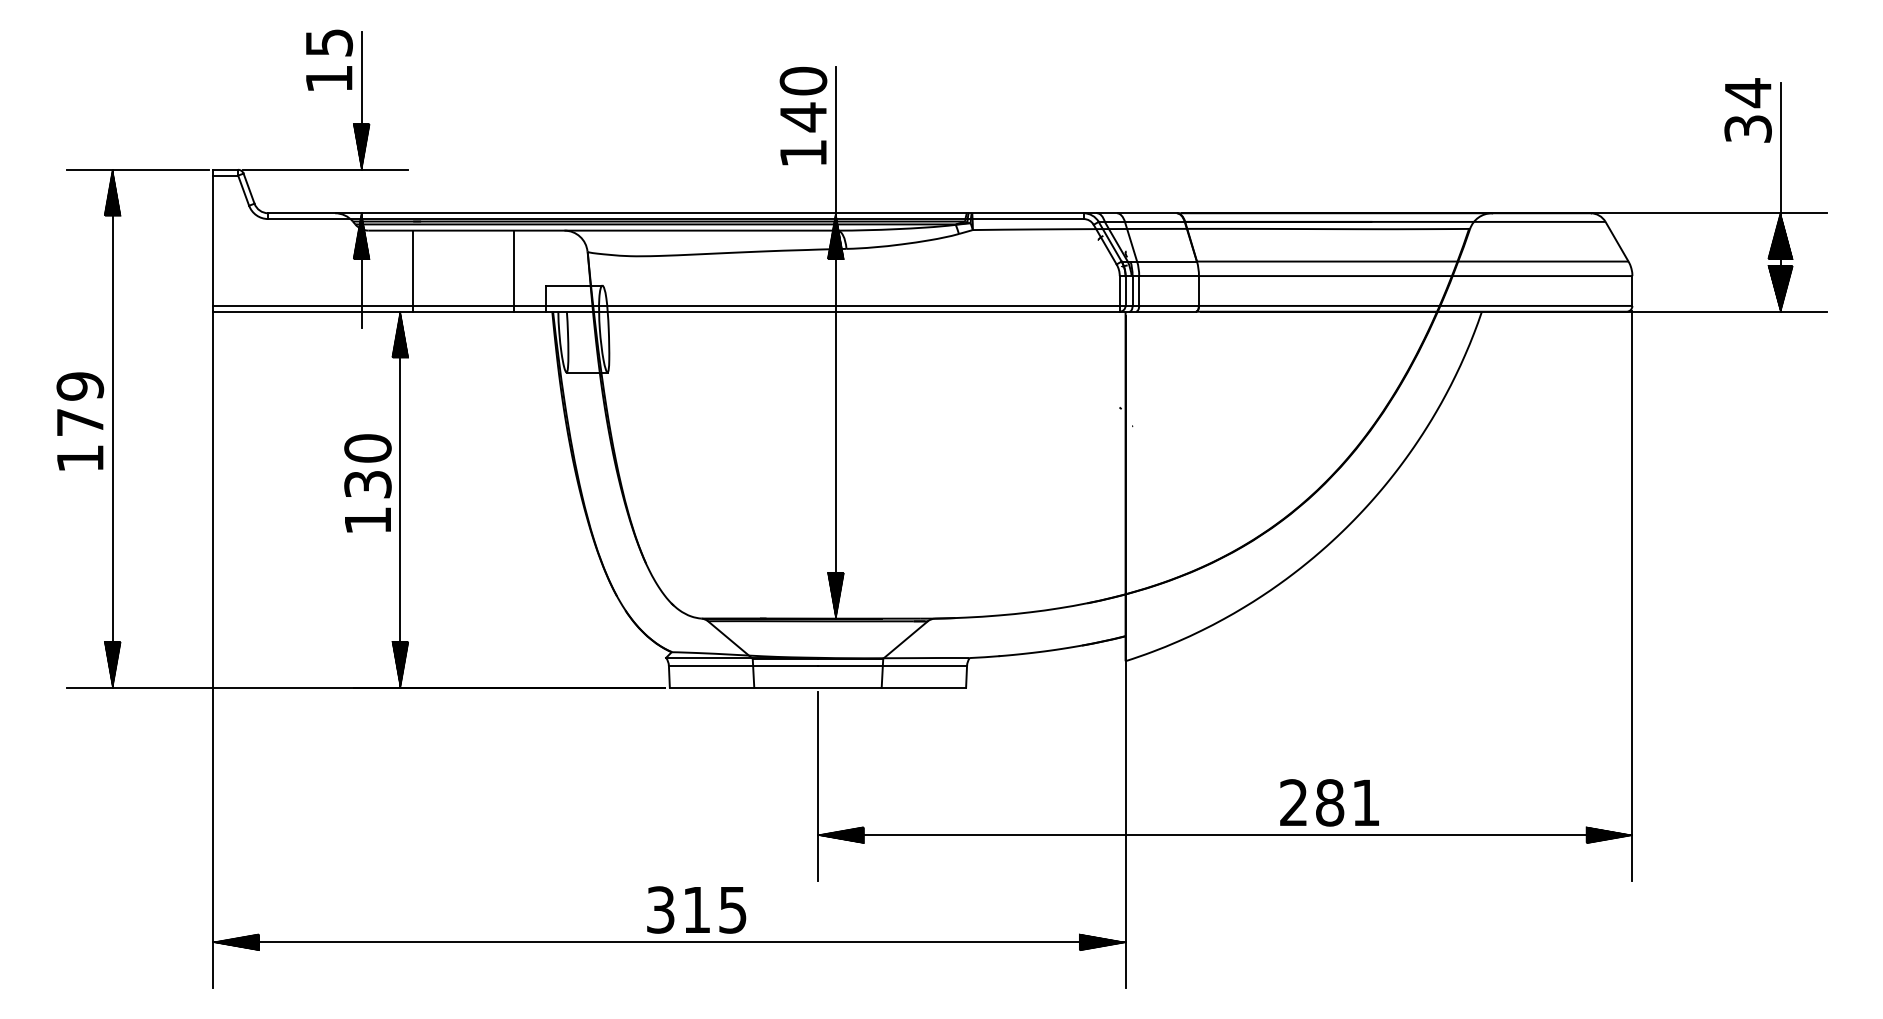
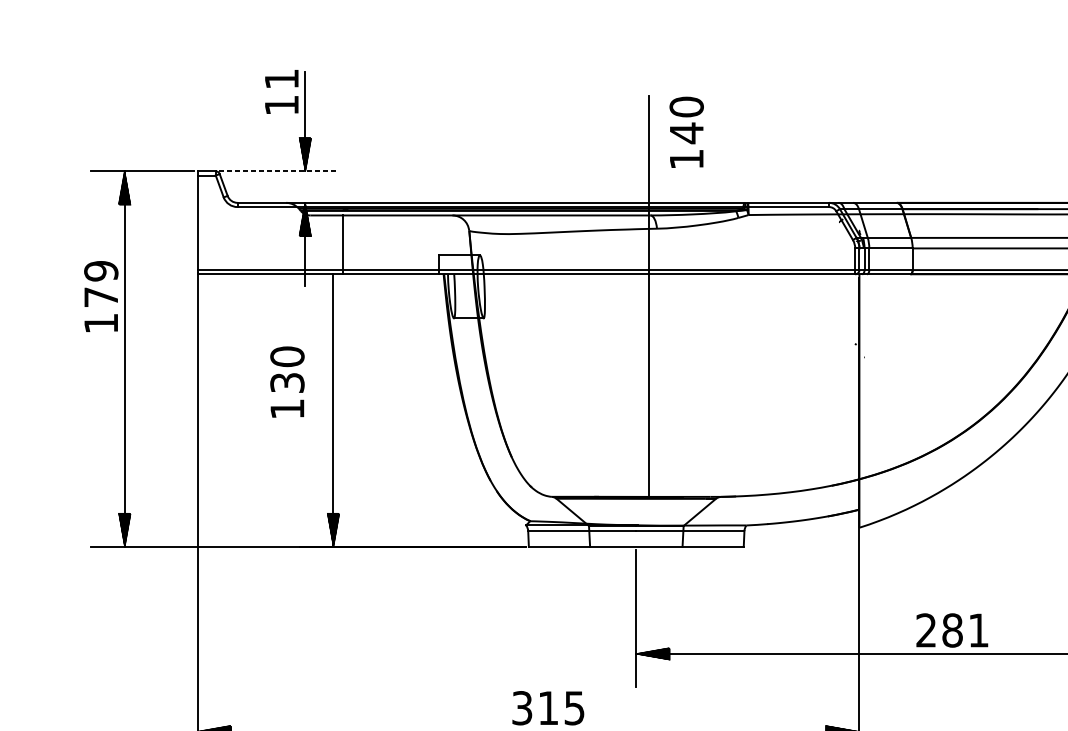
text: (329, 42) -> (282, 79), 15 -> 11
text: (803, 116) -> (686, 132), moved
line: (325, 169) -> (279, 171), solid -> dashed
hatch: (835, 236) -> (649, 219), removed
line: (514, 270) -> (416, 244), removed
hatch: (400, 334) -> (333, 290), removed
text: (80, 421) -> (101, 296), moved
text: (367, 483) -> (287, 382), moved
hatch: (835, 595) -> (649, 480), removed
text: (1329, 802) -> (952, 630), moved

